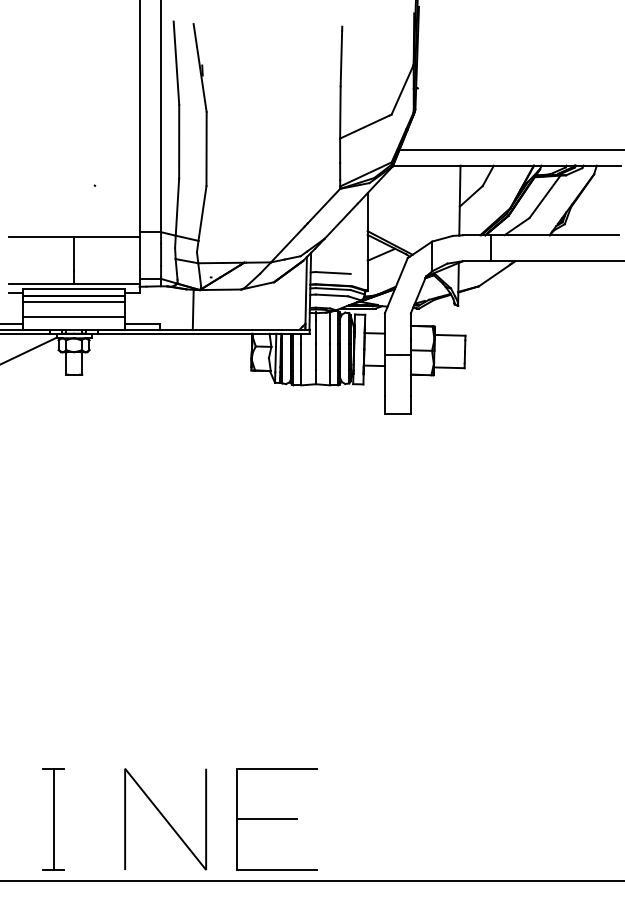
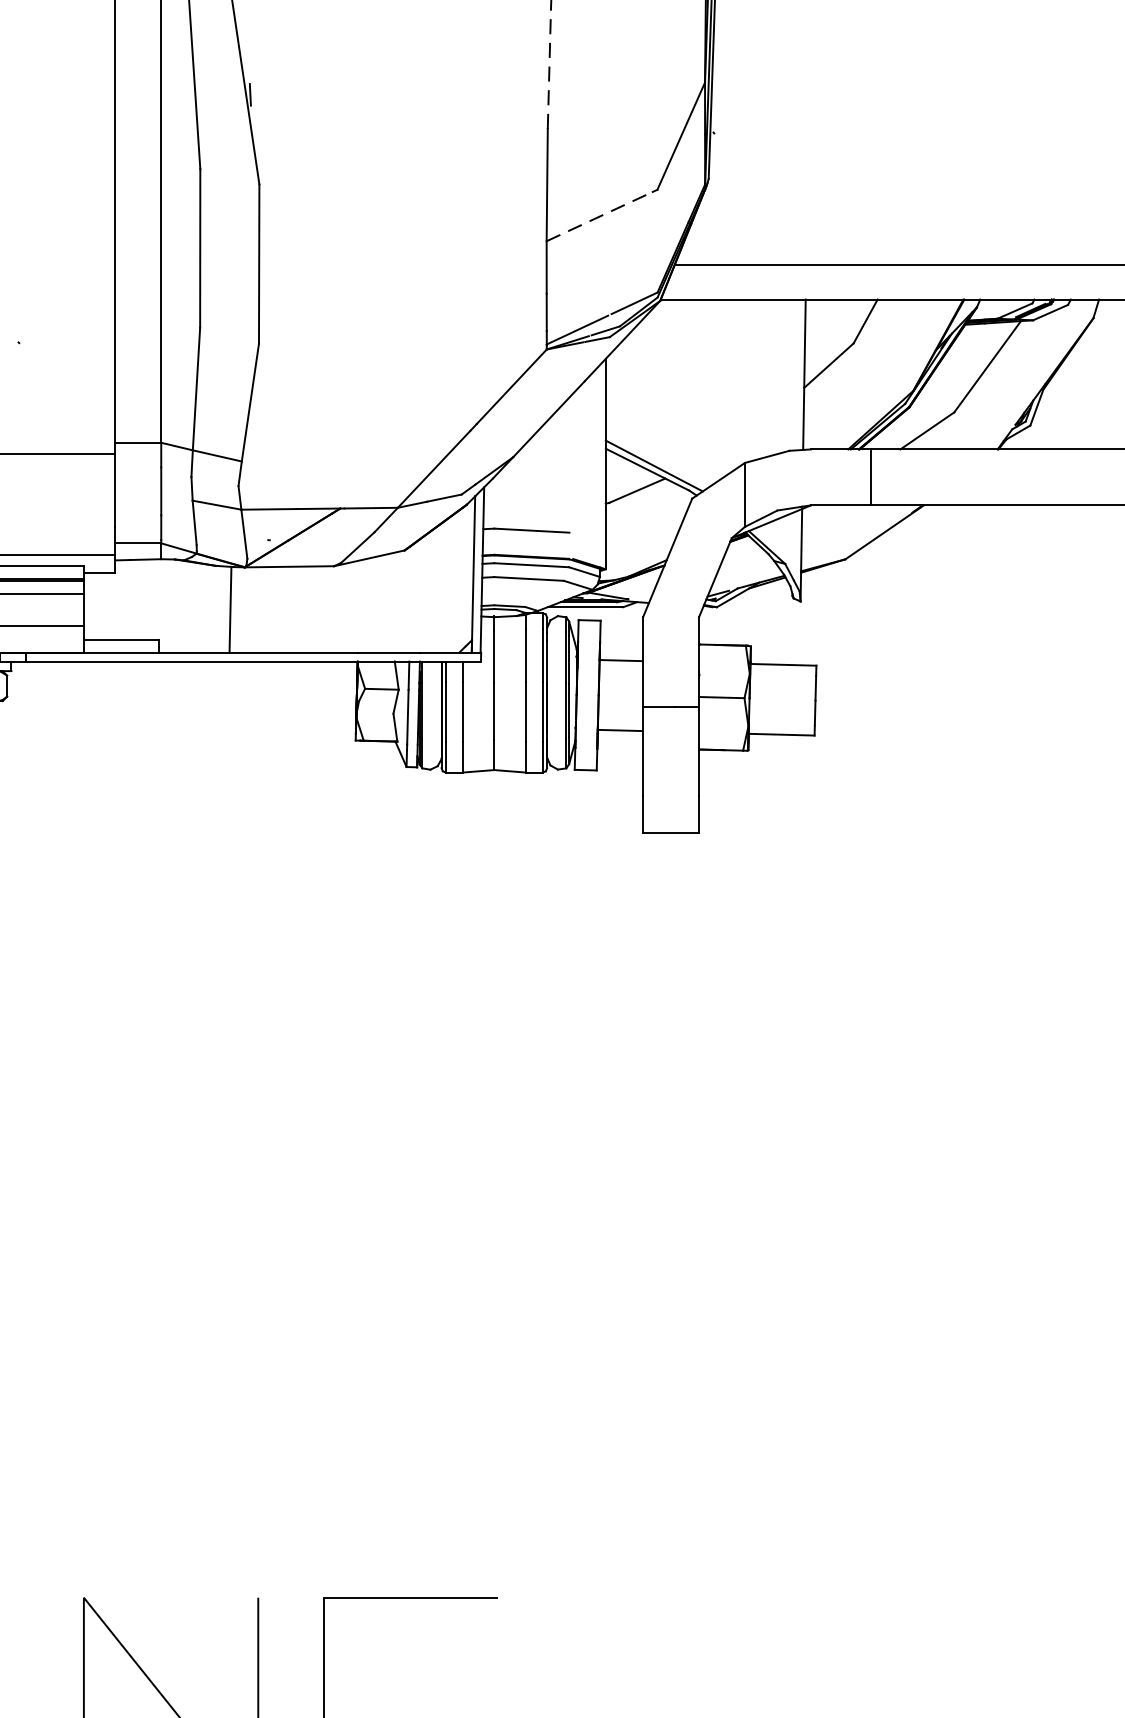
line: (341, 58) -> (549, 68), solid -> dashed
line: (365, 126) -> (601, 215), solid -> dashed
line: (266, 818) -> (388, 1704), removed

